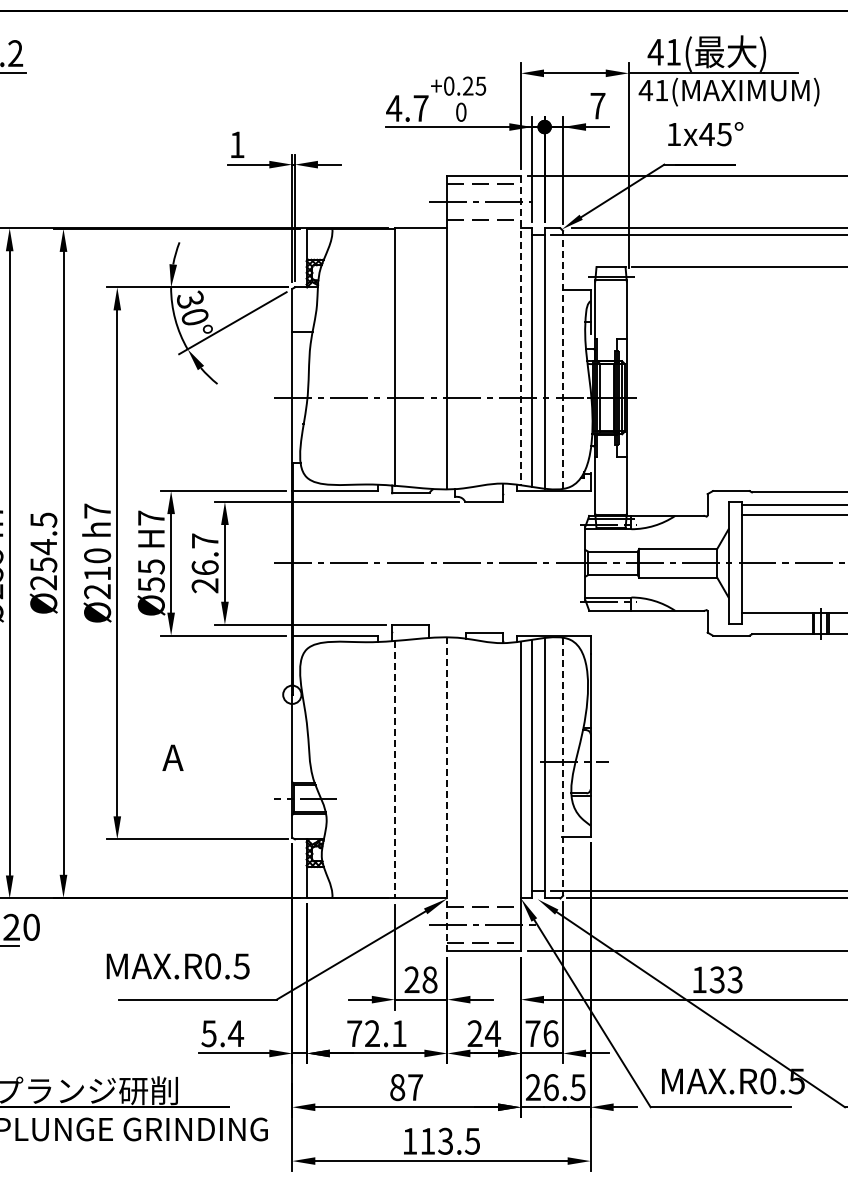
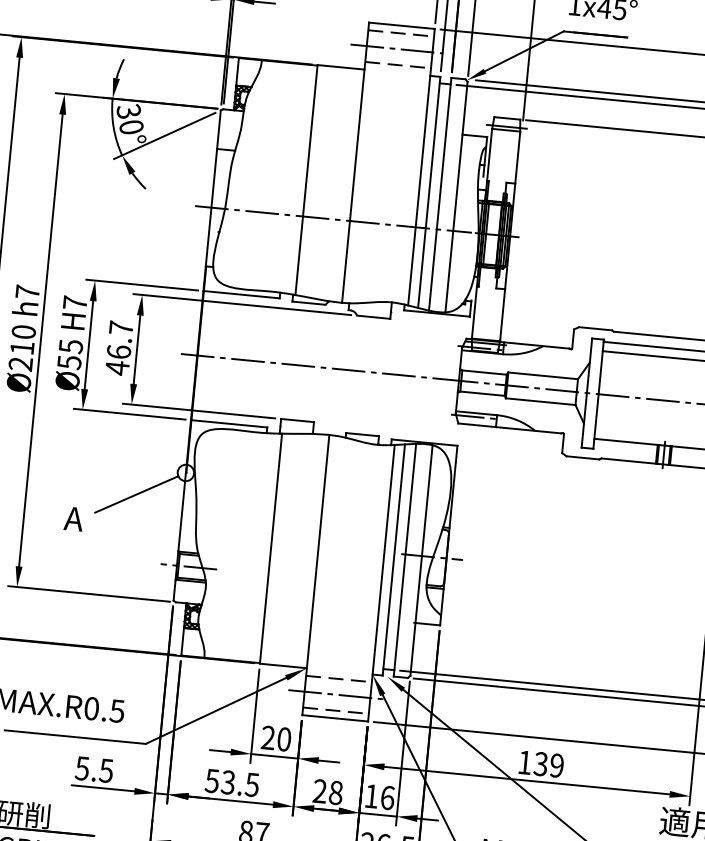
line: (521, 330) -> (421, 167), dashed -> solid
line: (563, 359) -> (456, 196), dashed -> solid
text: (204, 585) -> (116, 367), 26.7 -> 46.7
line: (239, 723) -> (136, 494), added
line: (563, 767) -> (421, 561), dashed -> solid
line: (394, 769) -> (270, 548), dashed -> solid
line: (447, 794) -> (315, 575), dashed -> solid
text: (734, 979) -> (556, 765), 133 -> 139
text: (429, 980) -> (283, 739), 28 -> 20
text: (235, 1033) -> (106, 770), 5.4 -> 5.5
text: (376, 1033) -> (231, 782), 72.1 -> 53.5
text: (492, 1033) -> (335, 792), 24 -> 28
text: (532, 1033) -> (371, 796), 76 -> 16

